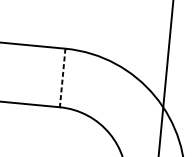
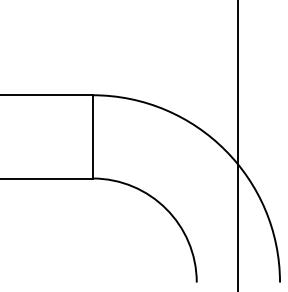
line: (62, 77) -> (92, 136), dashed -> solid

